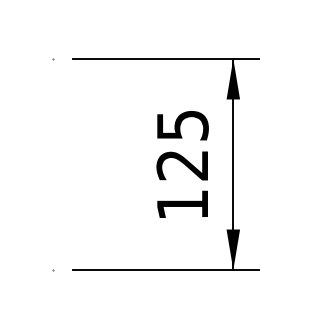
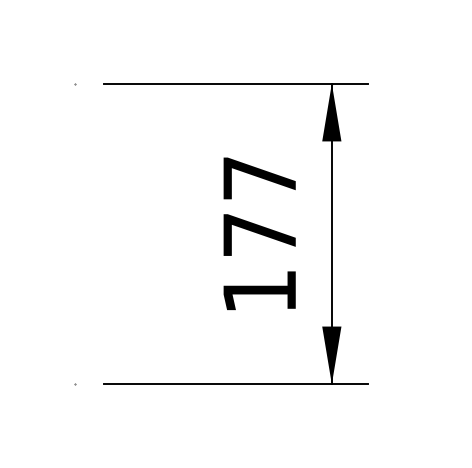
text: (182, 145) -> (259, 206), 125 -> 177

